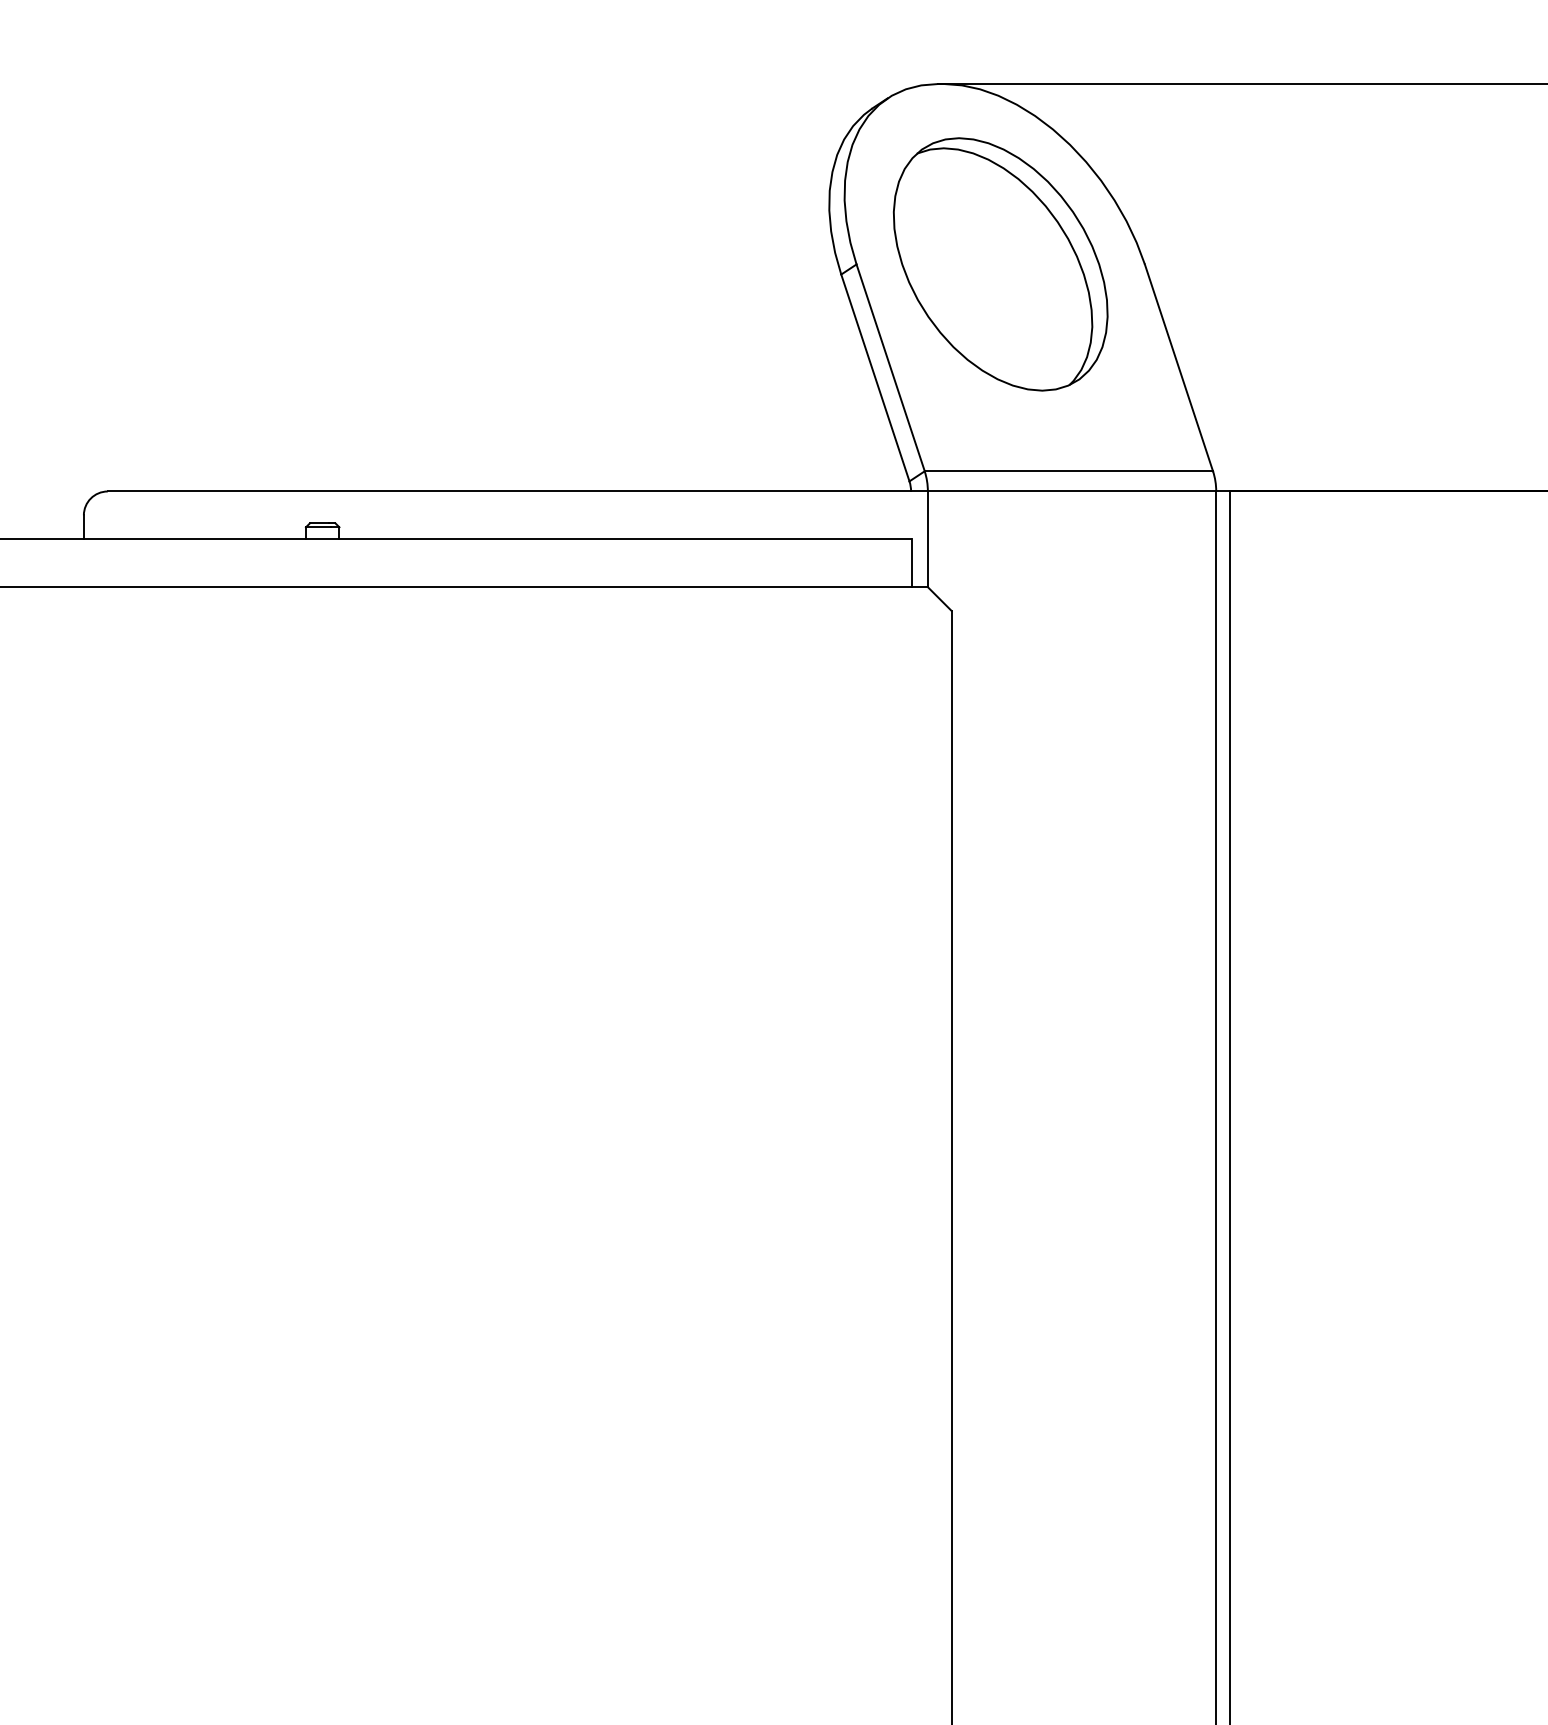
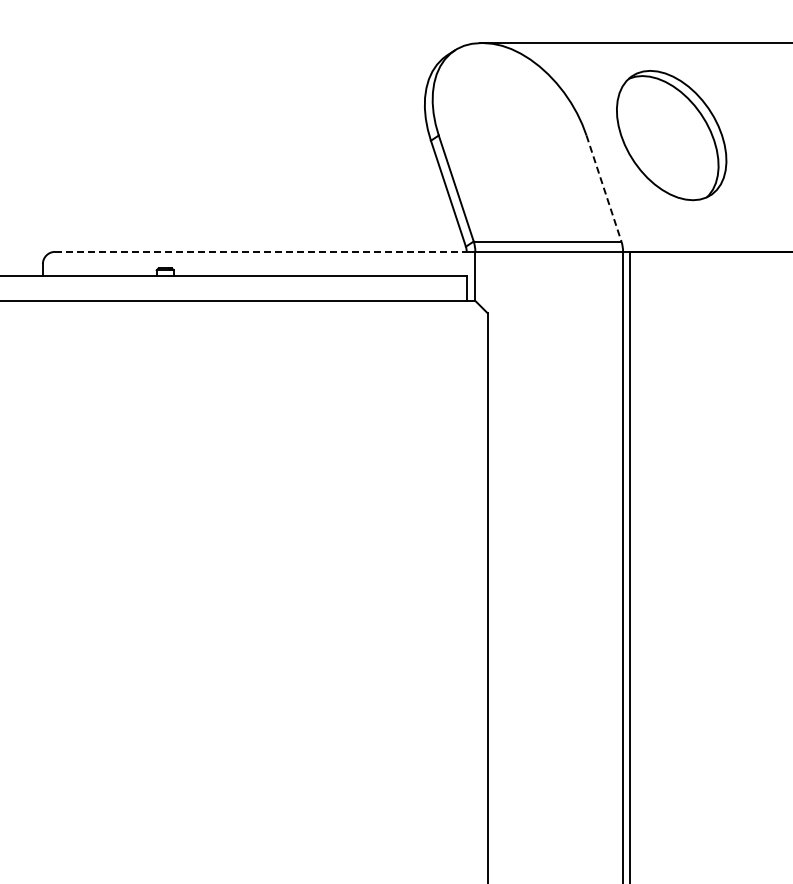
part: (1000, 264) -> (671, 135), moved
line: (1179, 367) -> (604, 188), solid -> dashed
line: (508, 490) -> (260, 251), solid -> dashed

